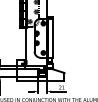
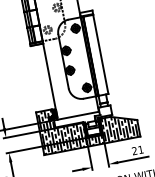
hatch: (40, 70) -> (87, 124), added

